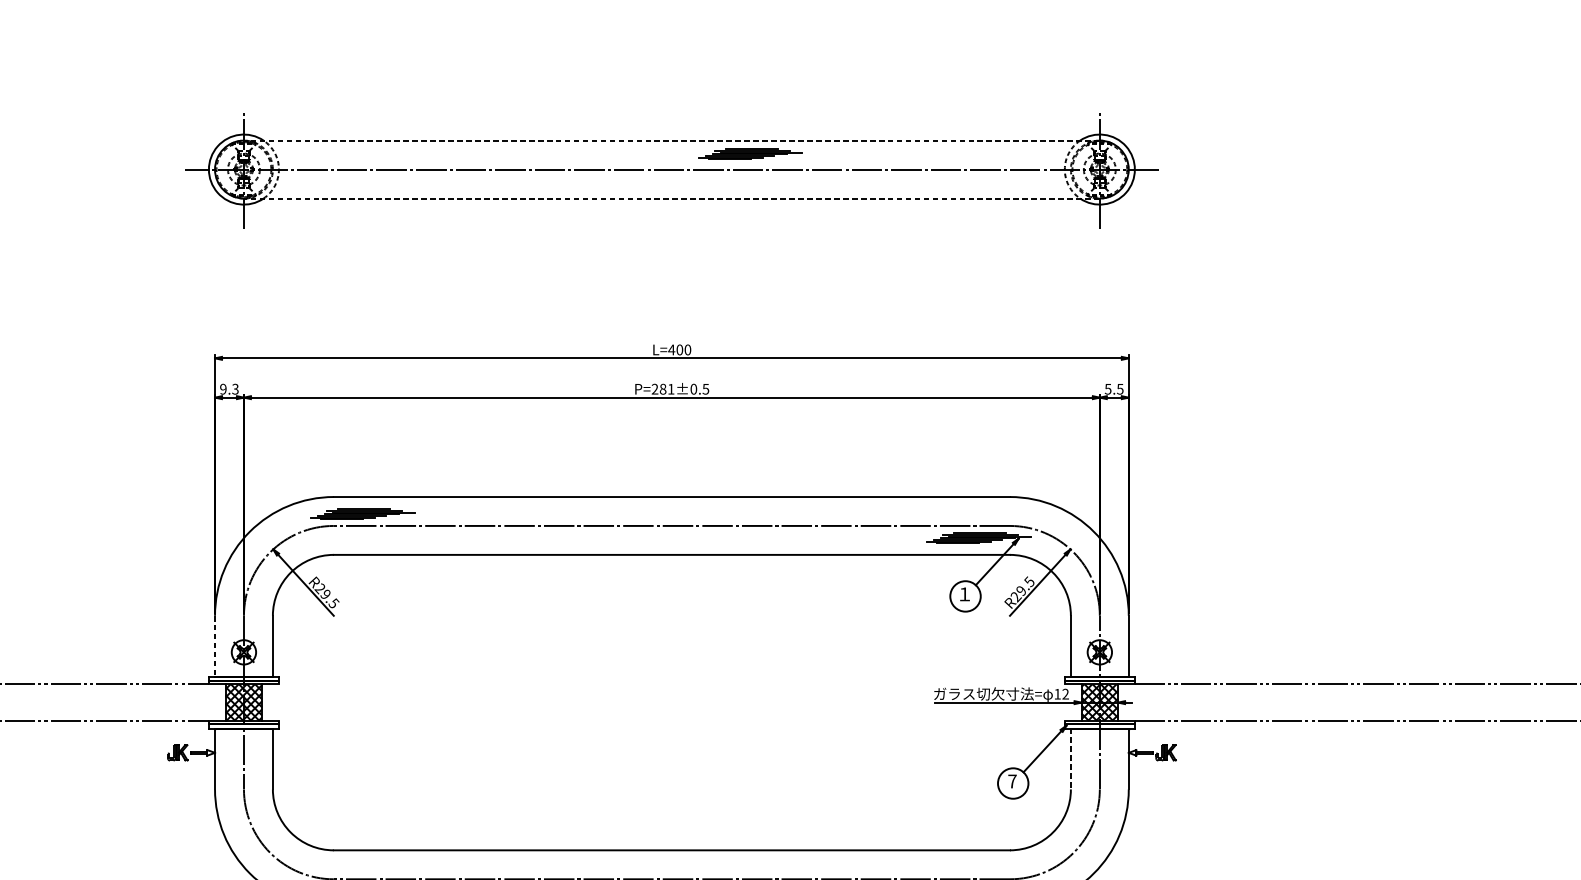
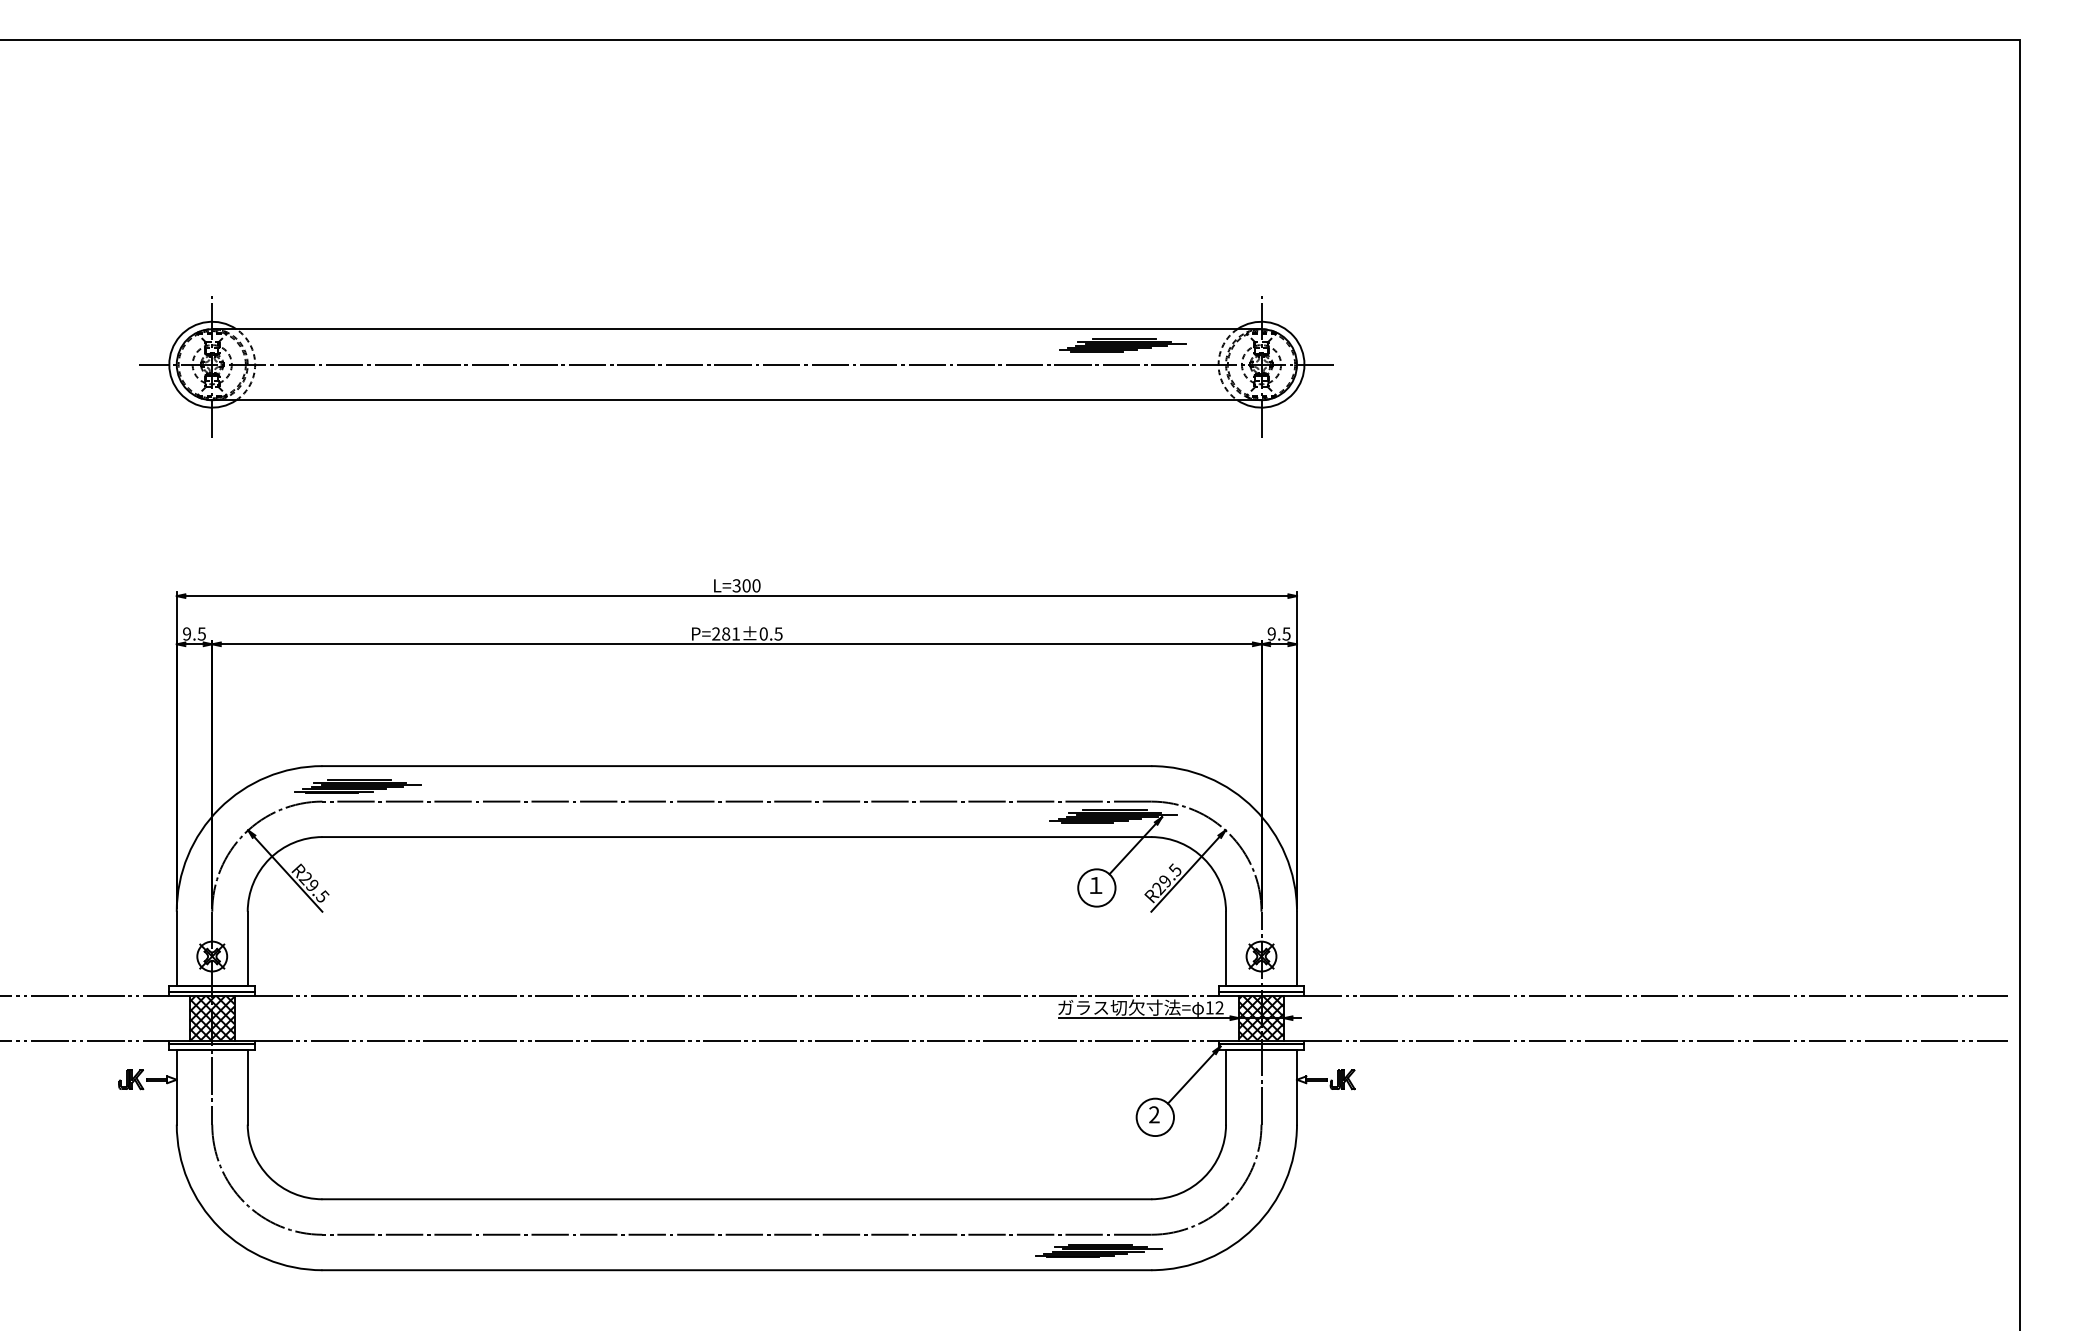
line: (671, 140) -> (736, 329), dashed -> solid
part: (750, 153) -> (1122, 345), moved
line: (671, 198) -> (736, 400), dashed -> solid
text: (671, 349) -> (736, 585), L=400 -> L=300
text: (235, 388) -> (201, 633), 9.3 -> 9.5
text: (1107, 388) -> (1271, 633), 5.5 -> 9.5
line: (214, 646) -> (176, 949), dashed -> solid
line: (671, 684) -> (736, 995), added
line: (671, 720) -> (736, 1040), added
line: (1071, 759) -> (1226, 1087), dashed -> solid
text: (1012, 781) -> (1154, 1114), 7 -> 2

